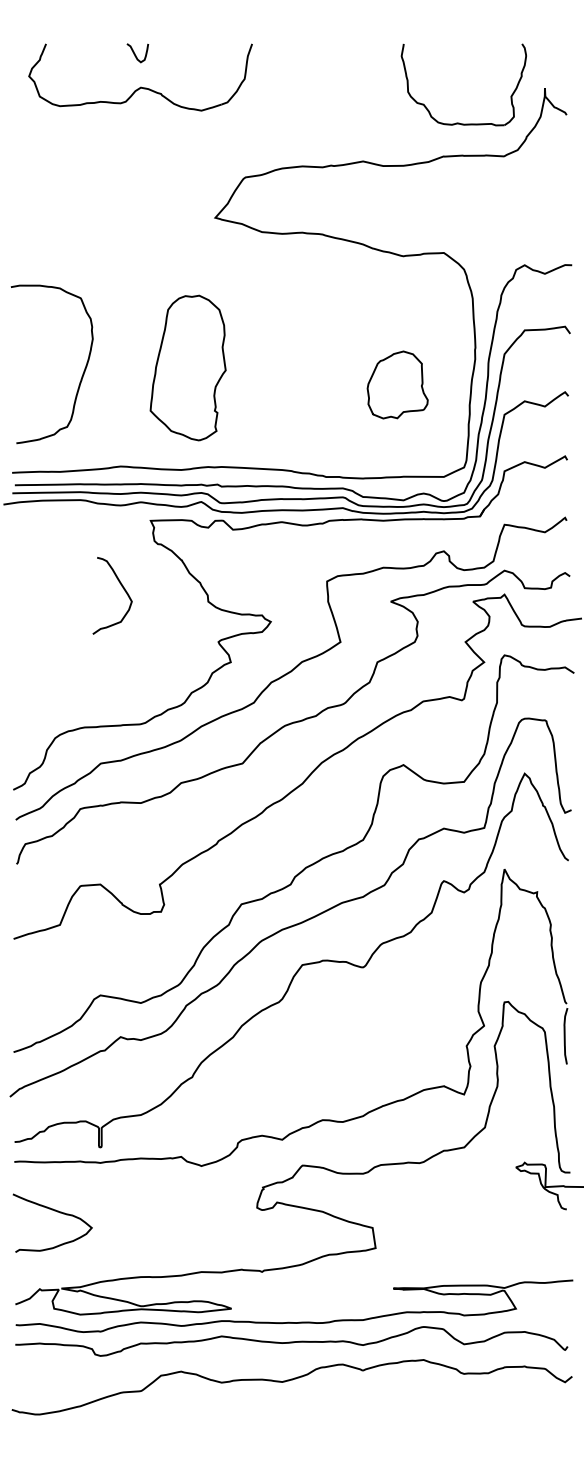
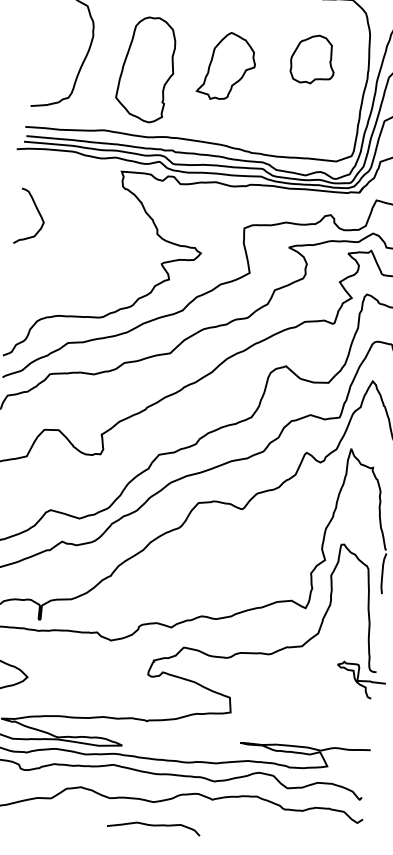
part: (280, 361) -> (226, 66), added
part: (187, 367) -> (145, 69), moved
part: (397, 384) -> (312, 59), moved
curve: (122, 588) -> (38, 212), moved
curve: (285, 1414) -> (153, 825), added

